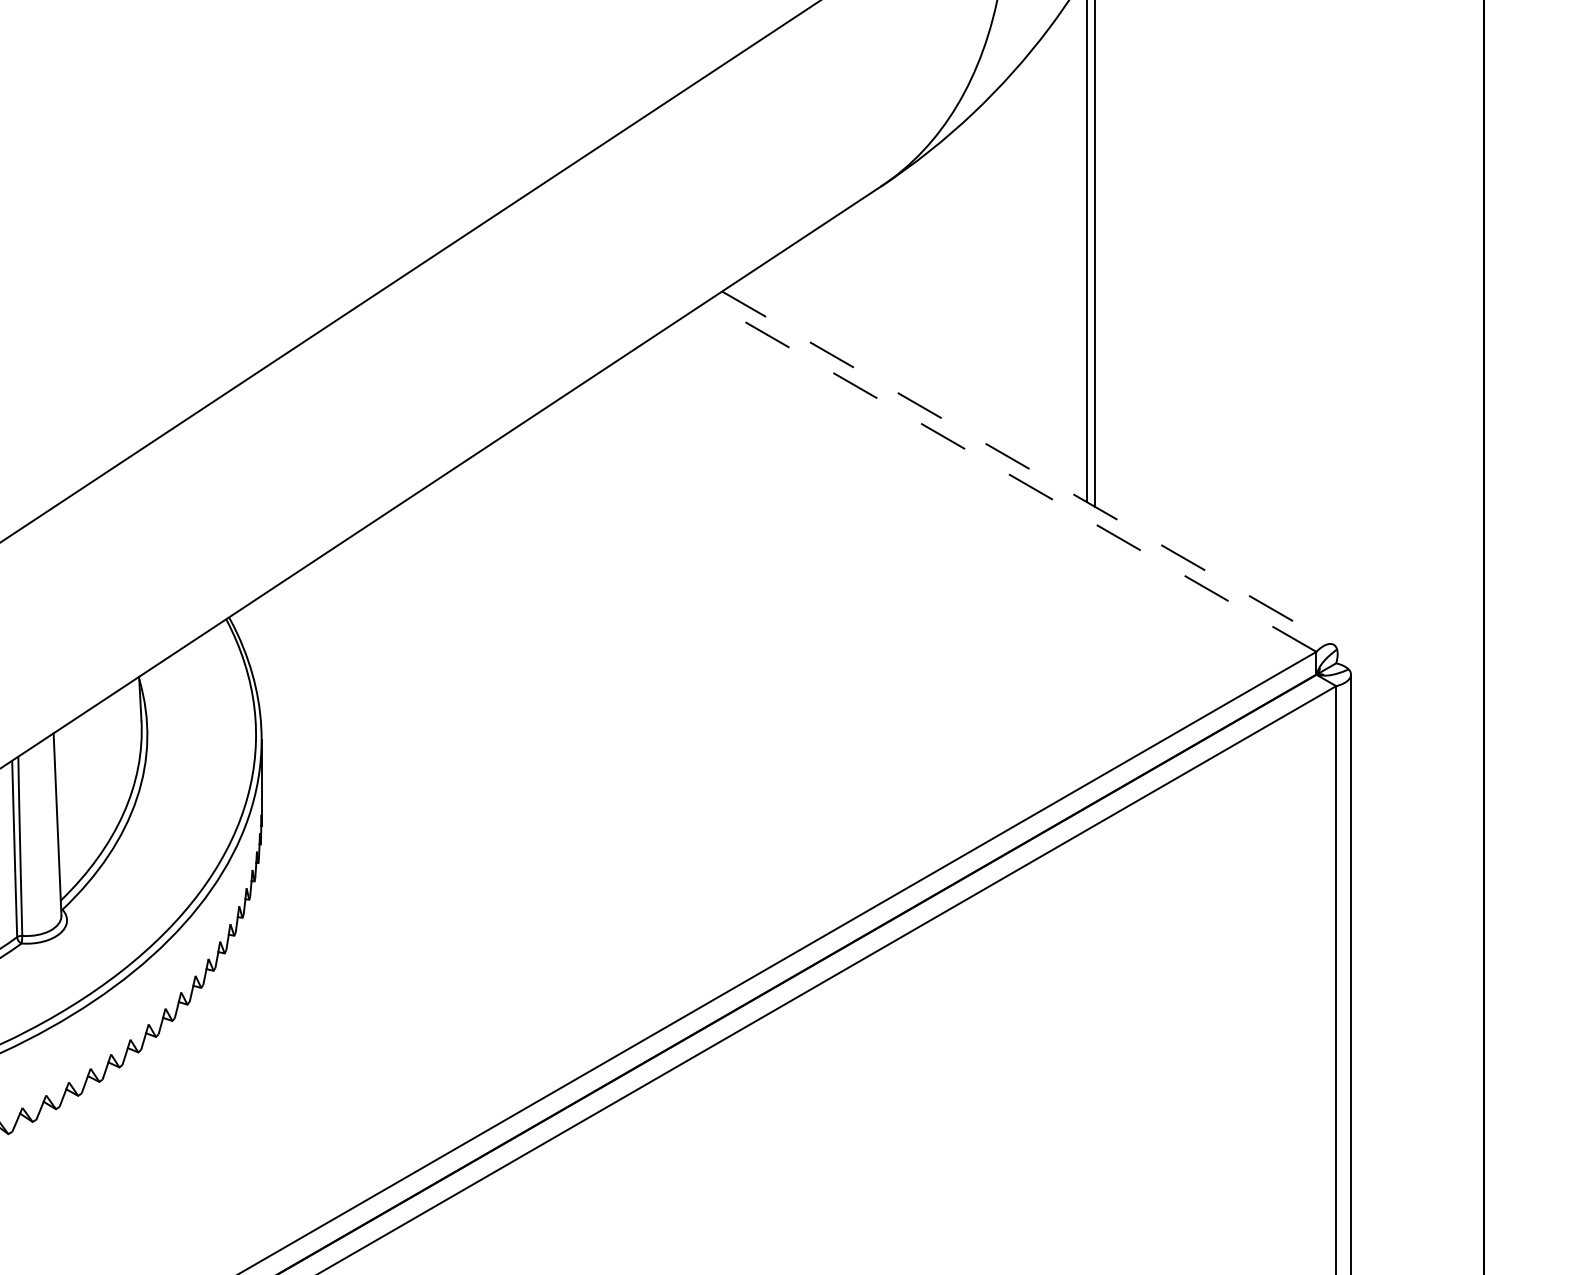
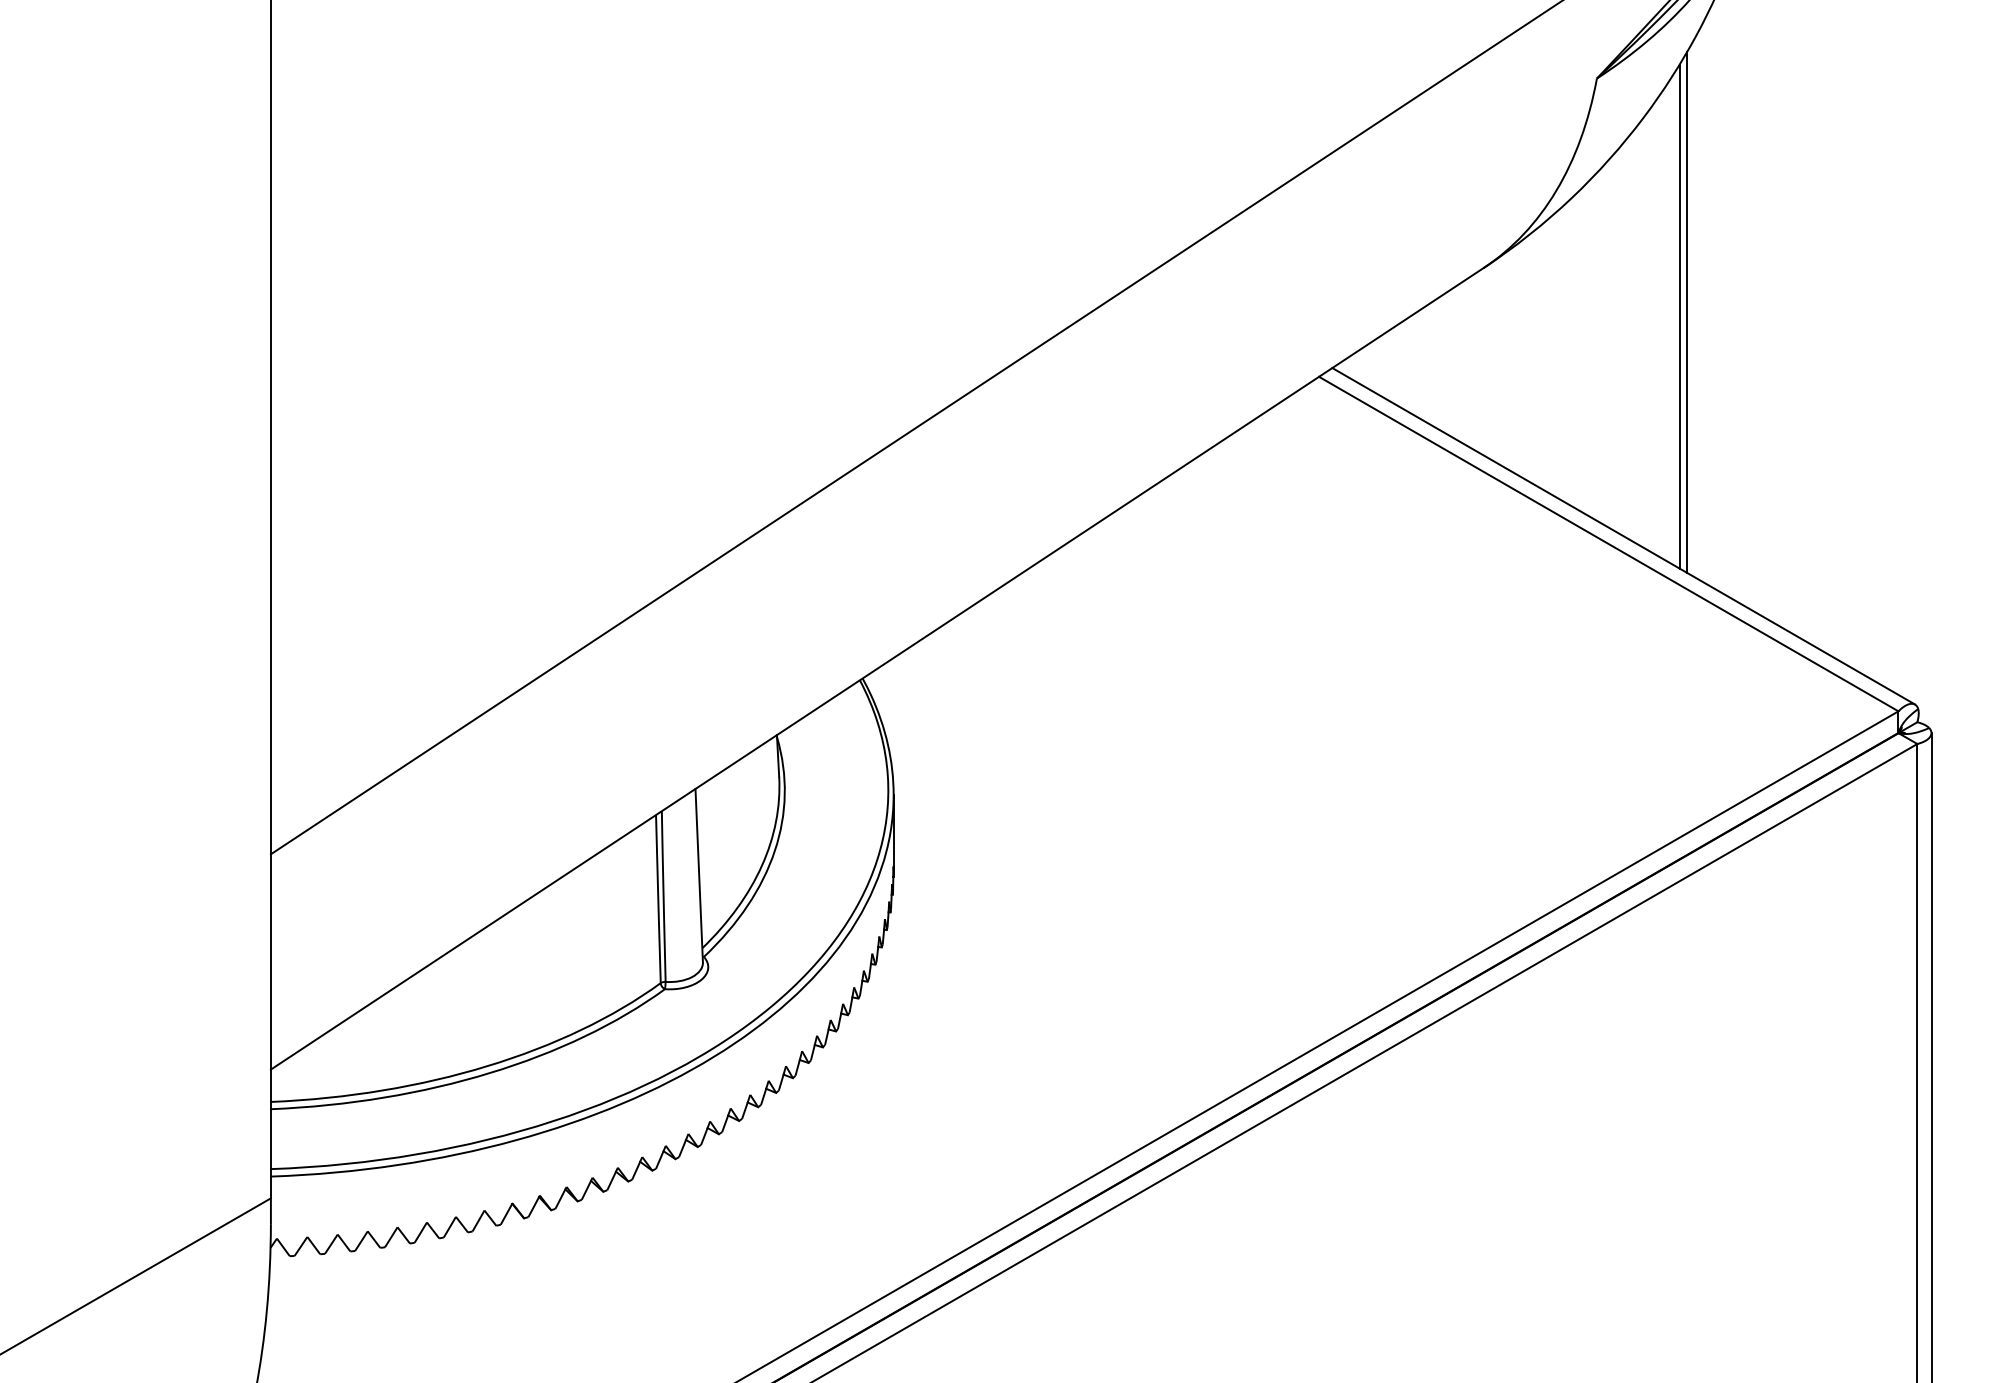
line: (1028, 468) -> (1624, 536), dashed -> solid
line: (1012, 475) -> (1608, 543), dashed -> solid

